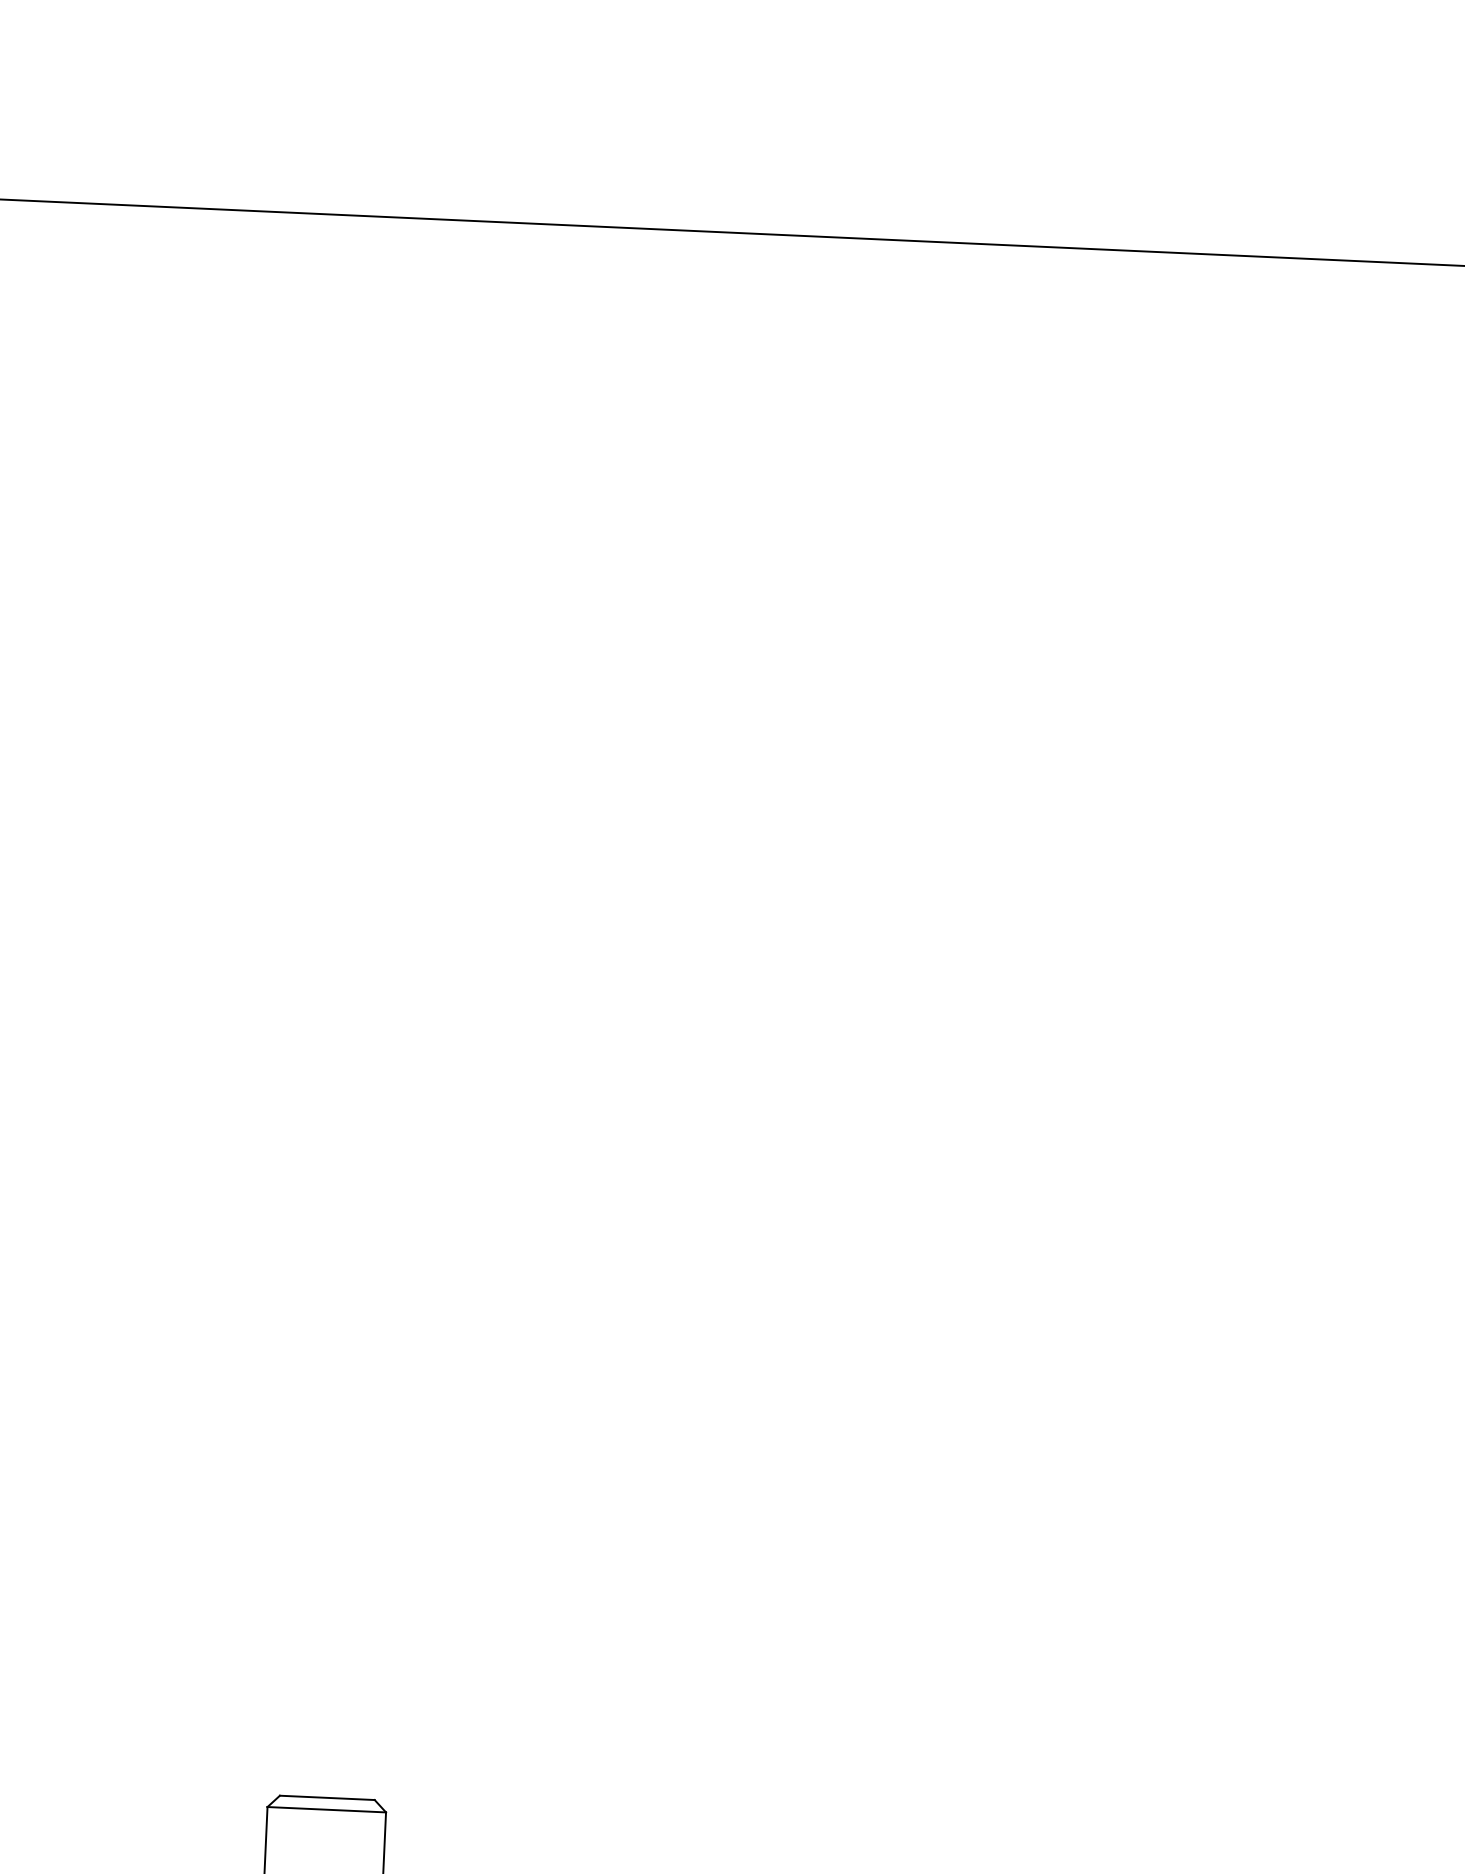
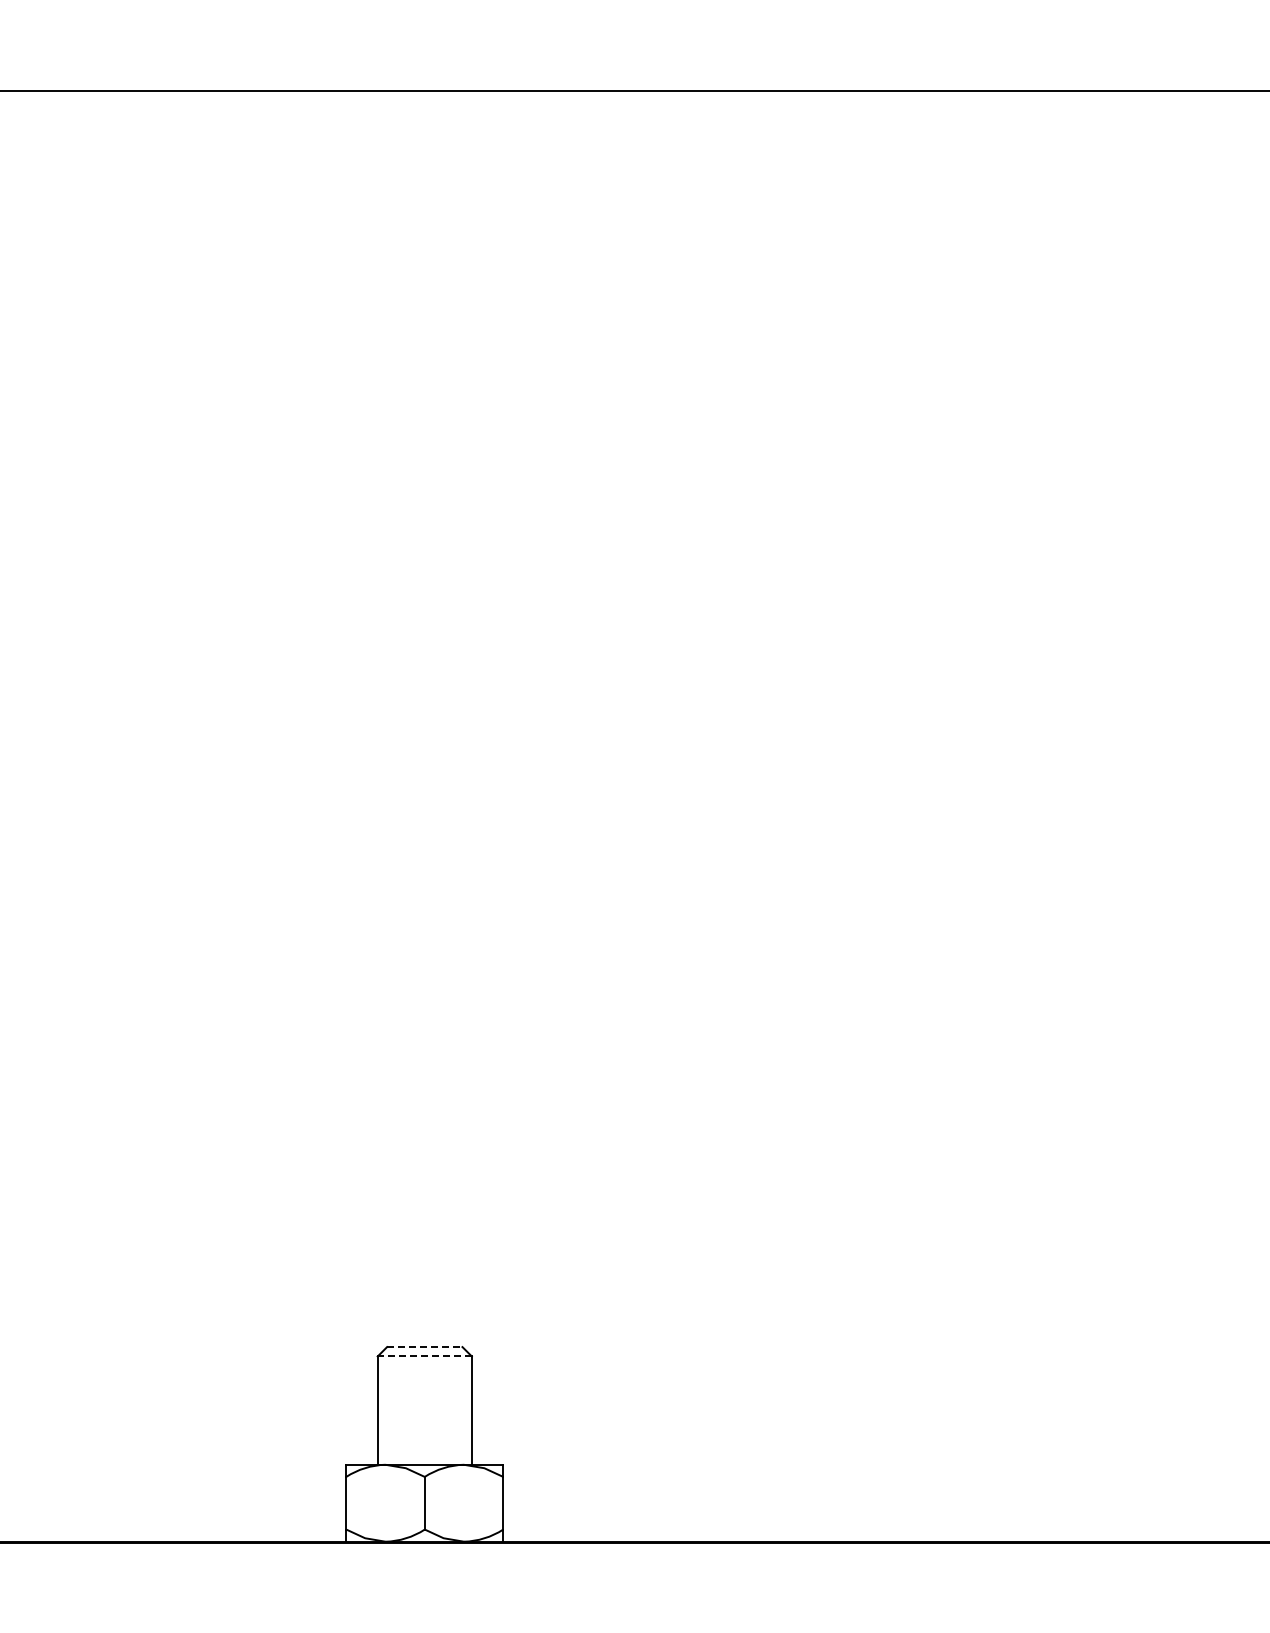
line: (326, 1798) -> (424, 1347), solid -> dashed
line: (326, 1809) -> (424, 1356), solid -> dashed

